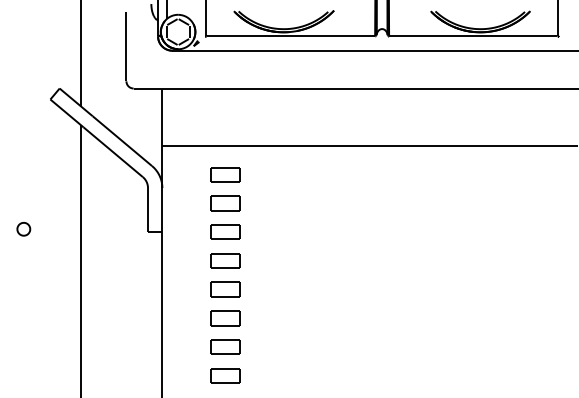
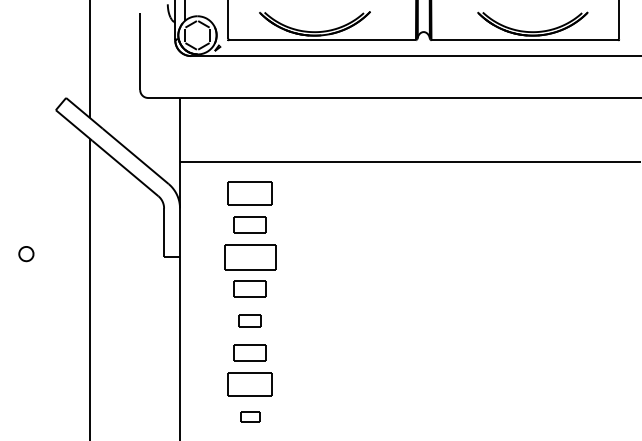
part: (225, 174) -> (249, 193), size x1.4
part: (225, 231) -> (249, 256), size x1.6
part: (225, 289) -> (249, 320), size x0.7
part: (225, 346) -> (249, 384), size x1.4
part: (225, 375) -> (249, 416), size x0.6

